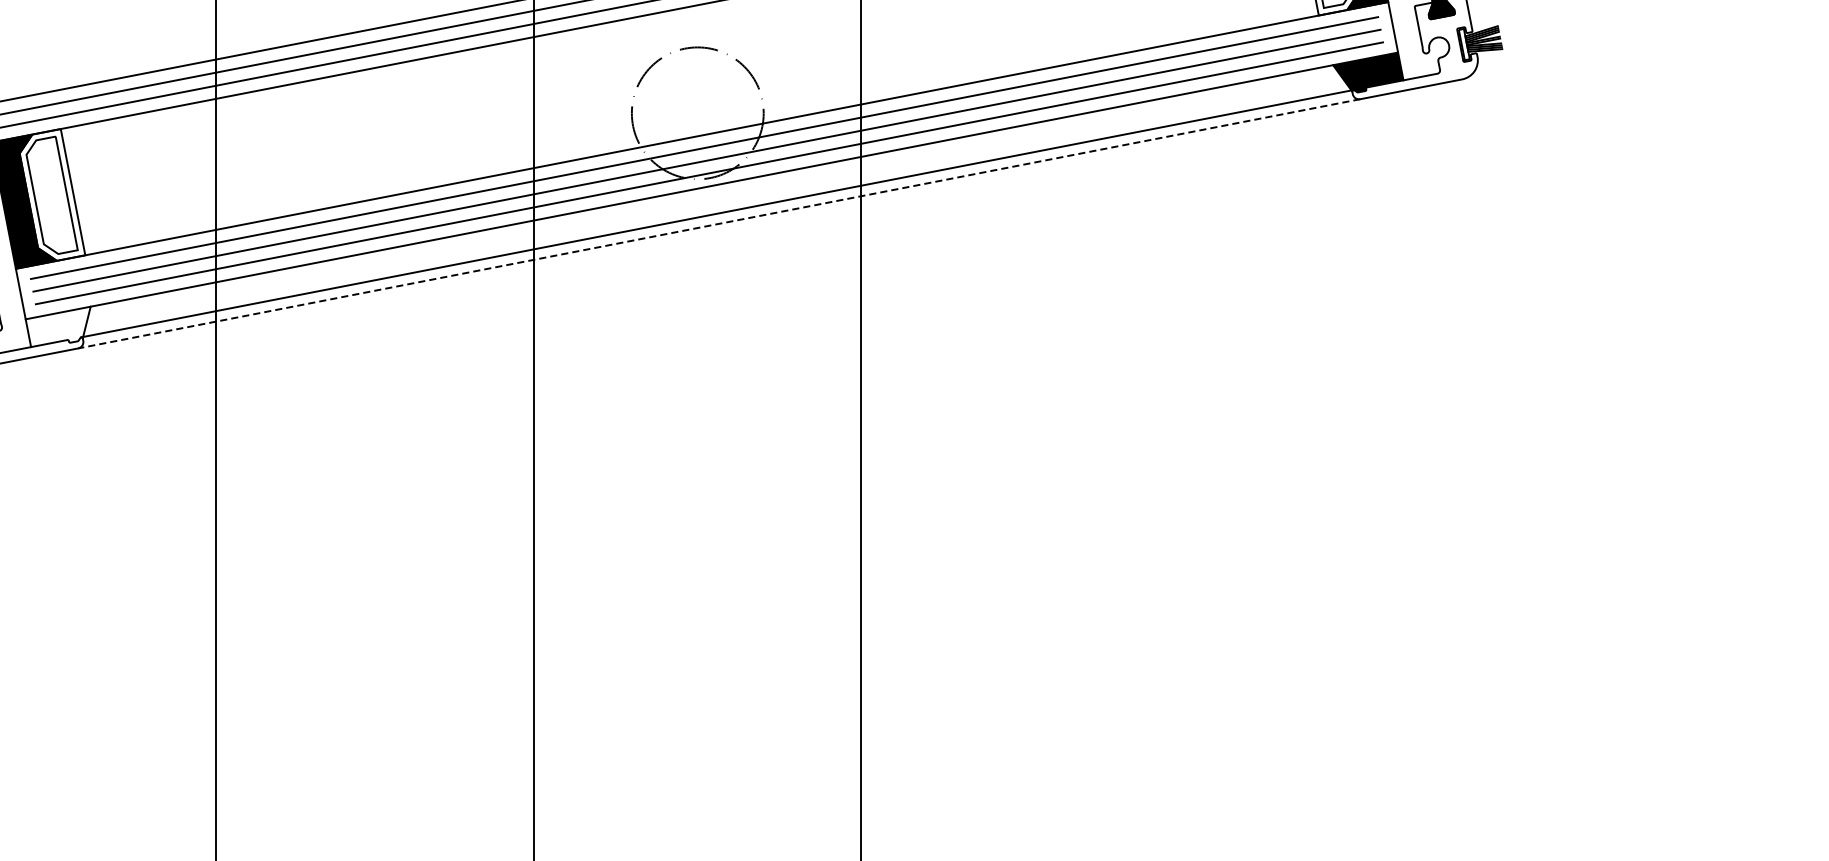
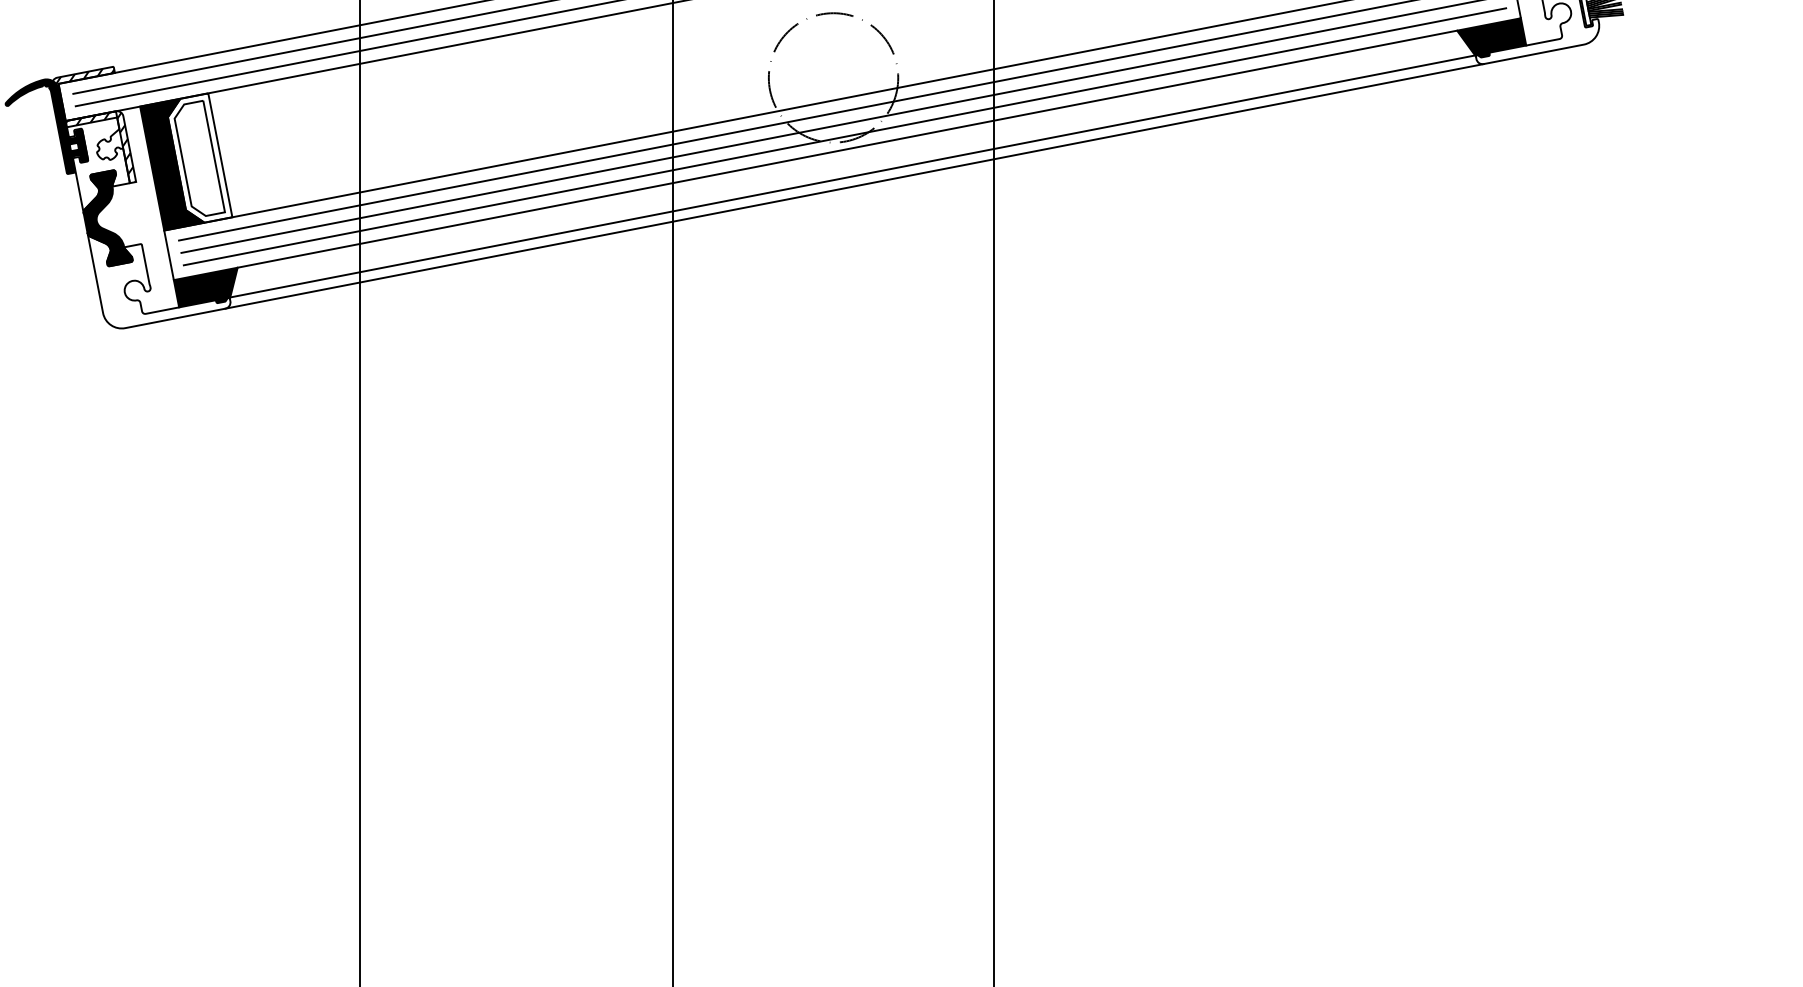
line: (719, 223) -> (854, 186), dashed -> solid
fill: (57, 326) -> (205, 287), added

